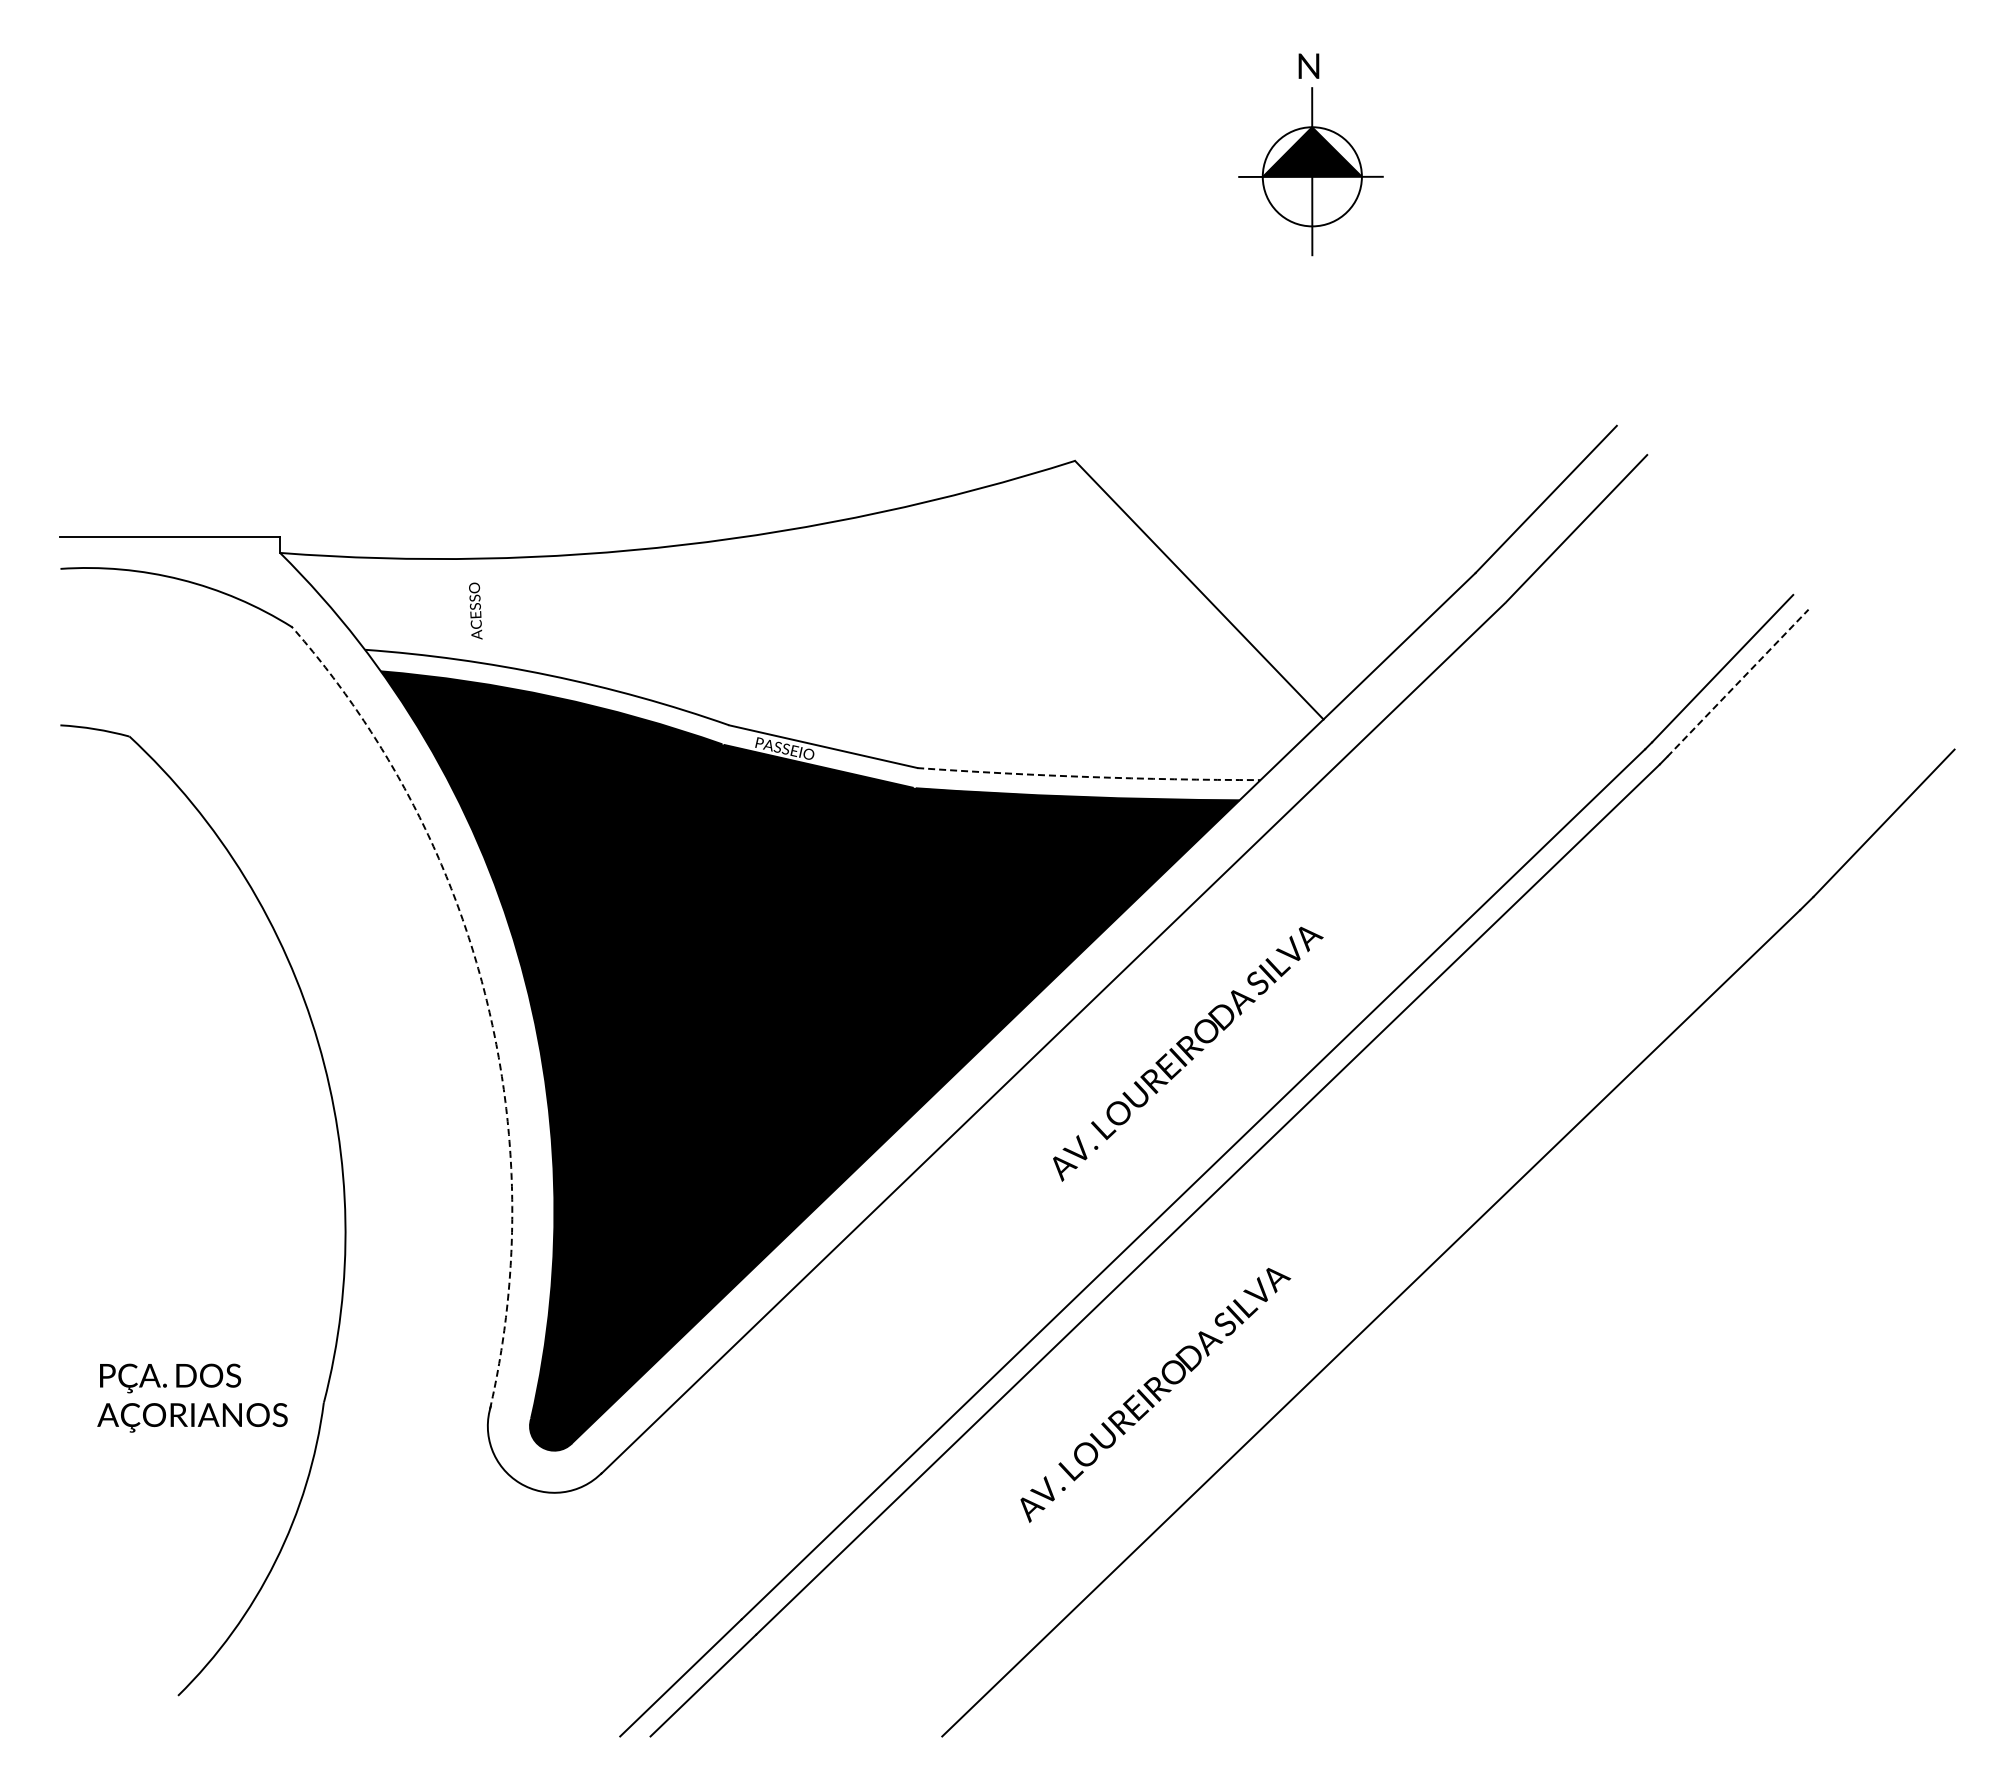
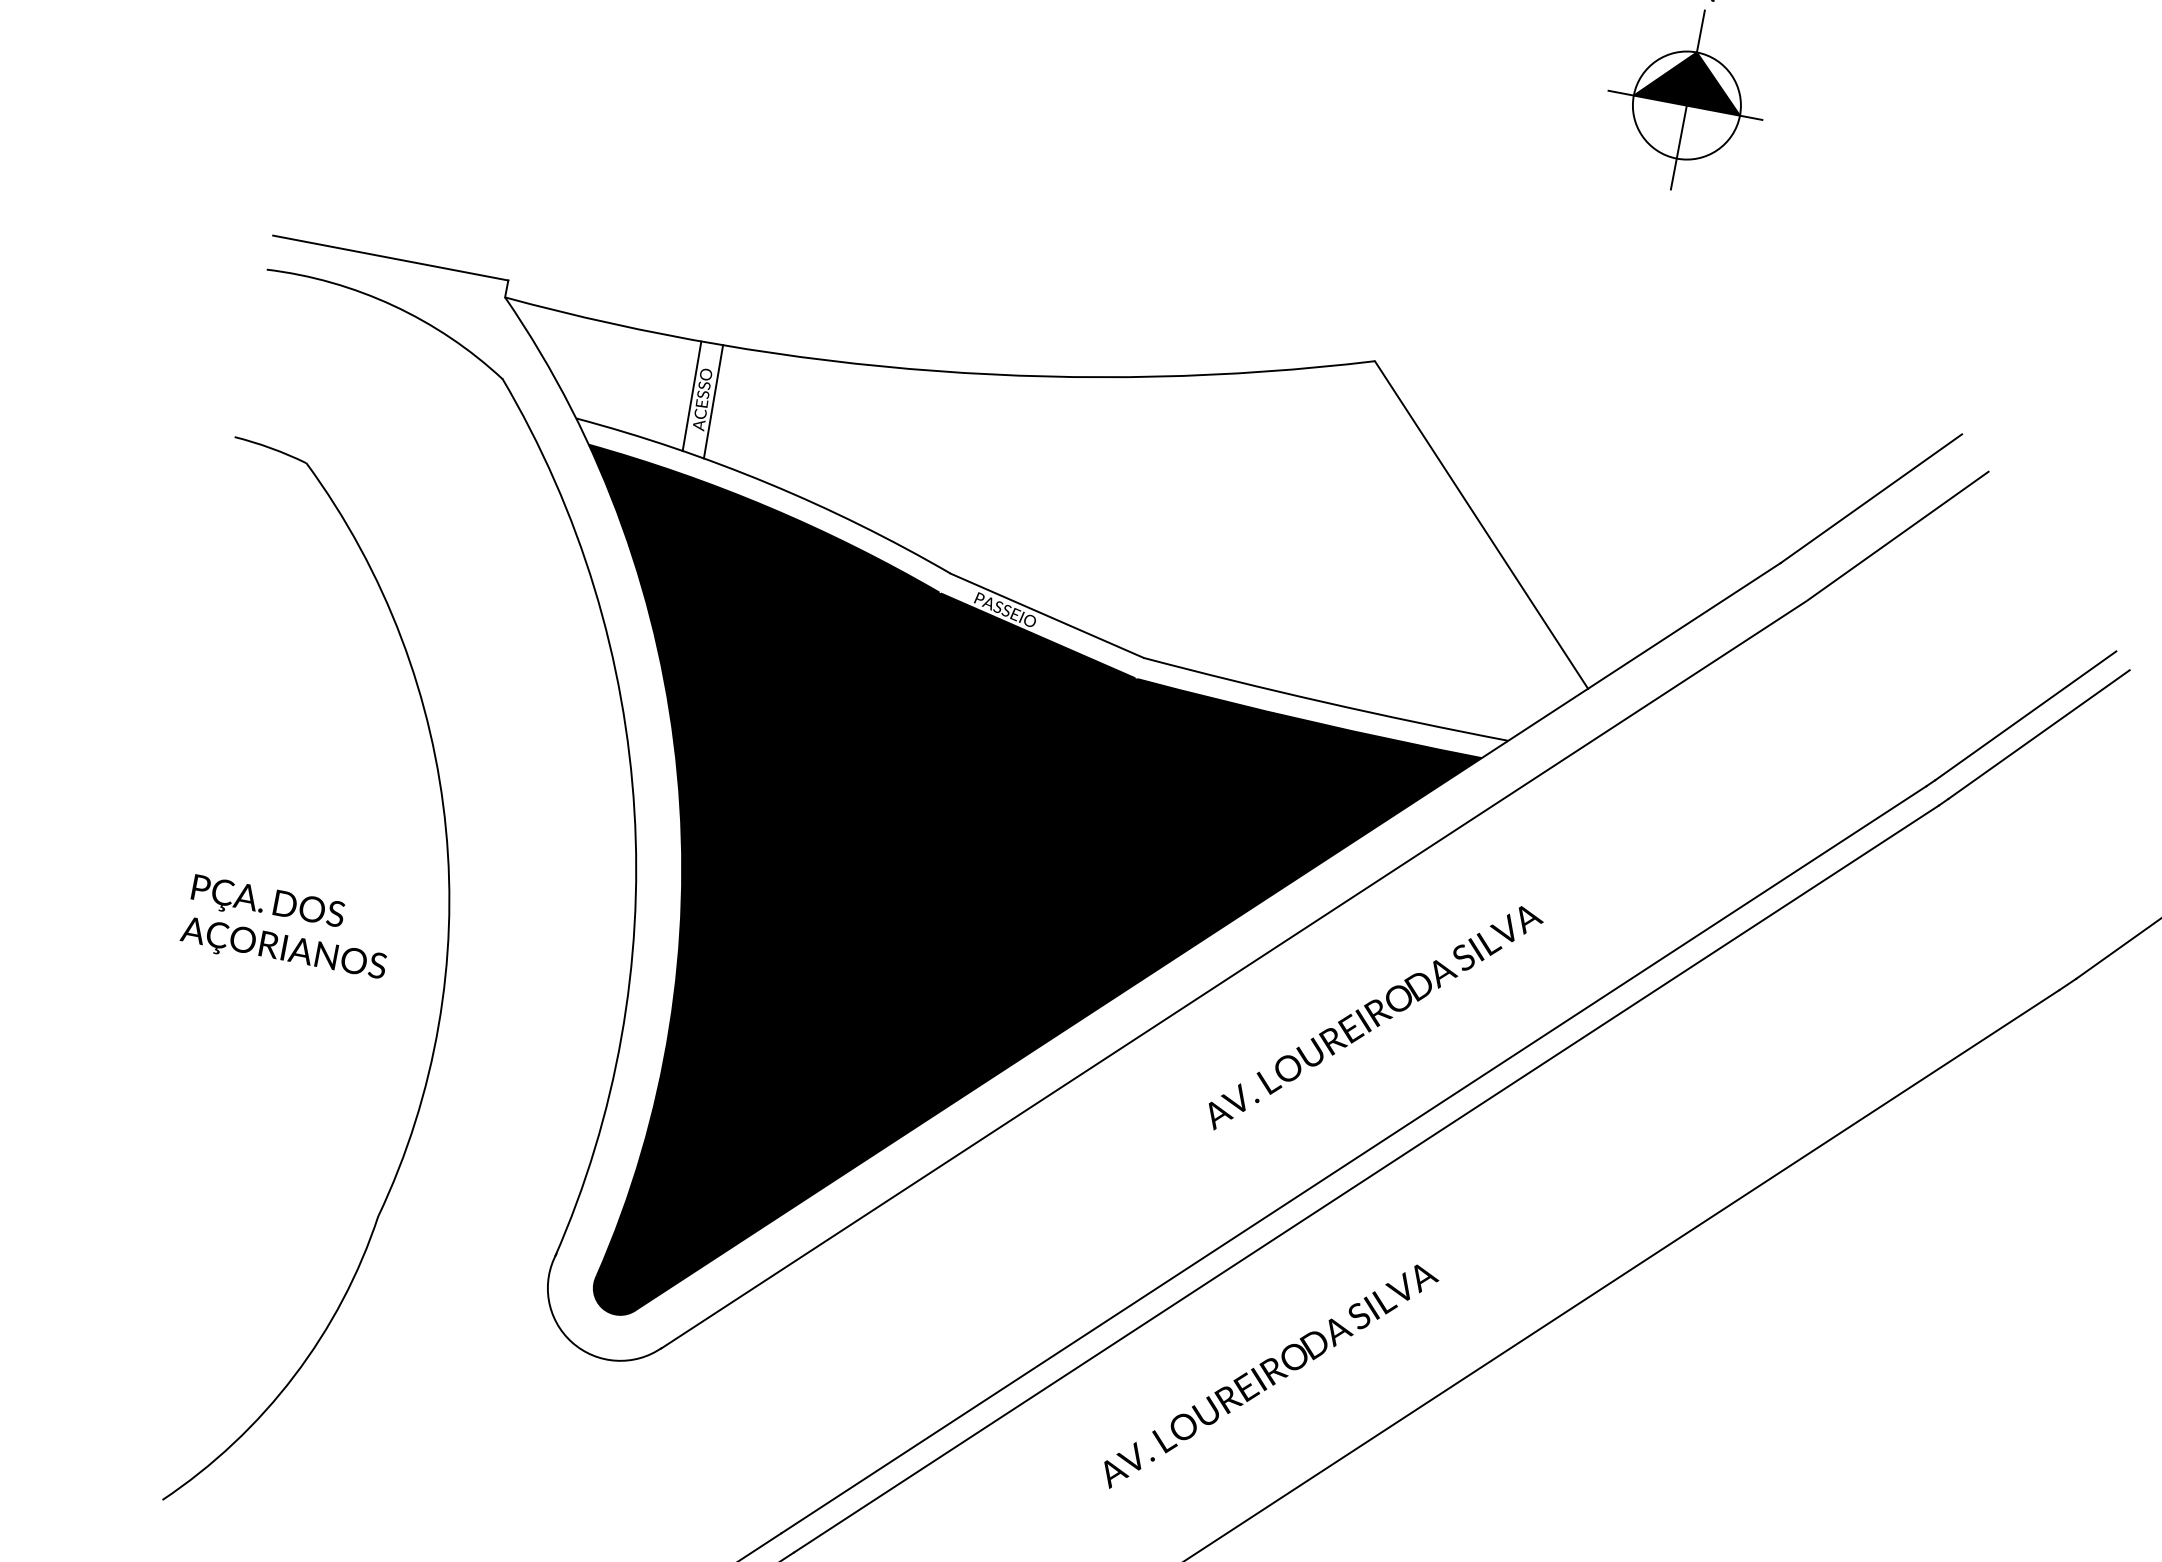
line: (465, 609) -> (692, 395), added
line: (485, 610) -> (713, 400), added
line: (1738, 682) -> (2039, 733), dashed -> solid
arc: (1088, 777) -> (1324, 702), dashed -> solid
arc: (485, 993) -> (635, 810), dashed -> solid
text: (192, 1397) -> (287, 928), moved

